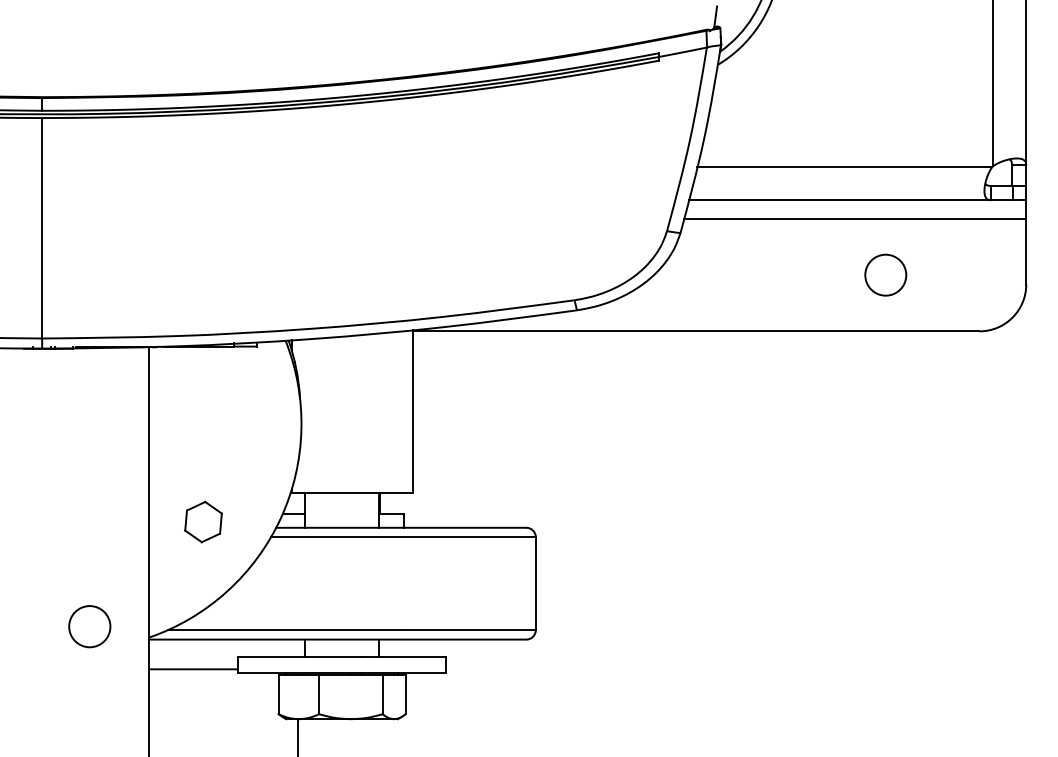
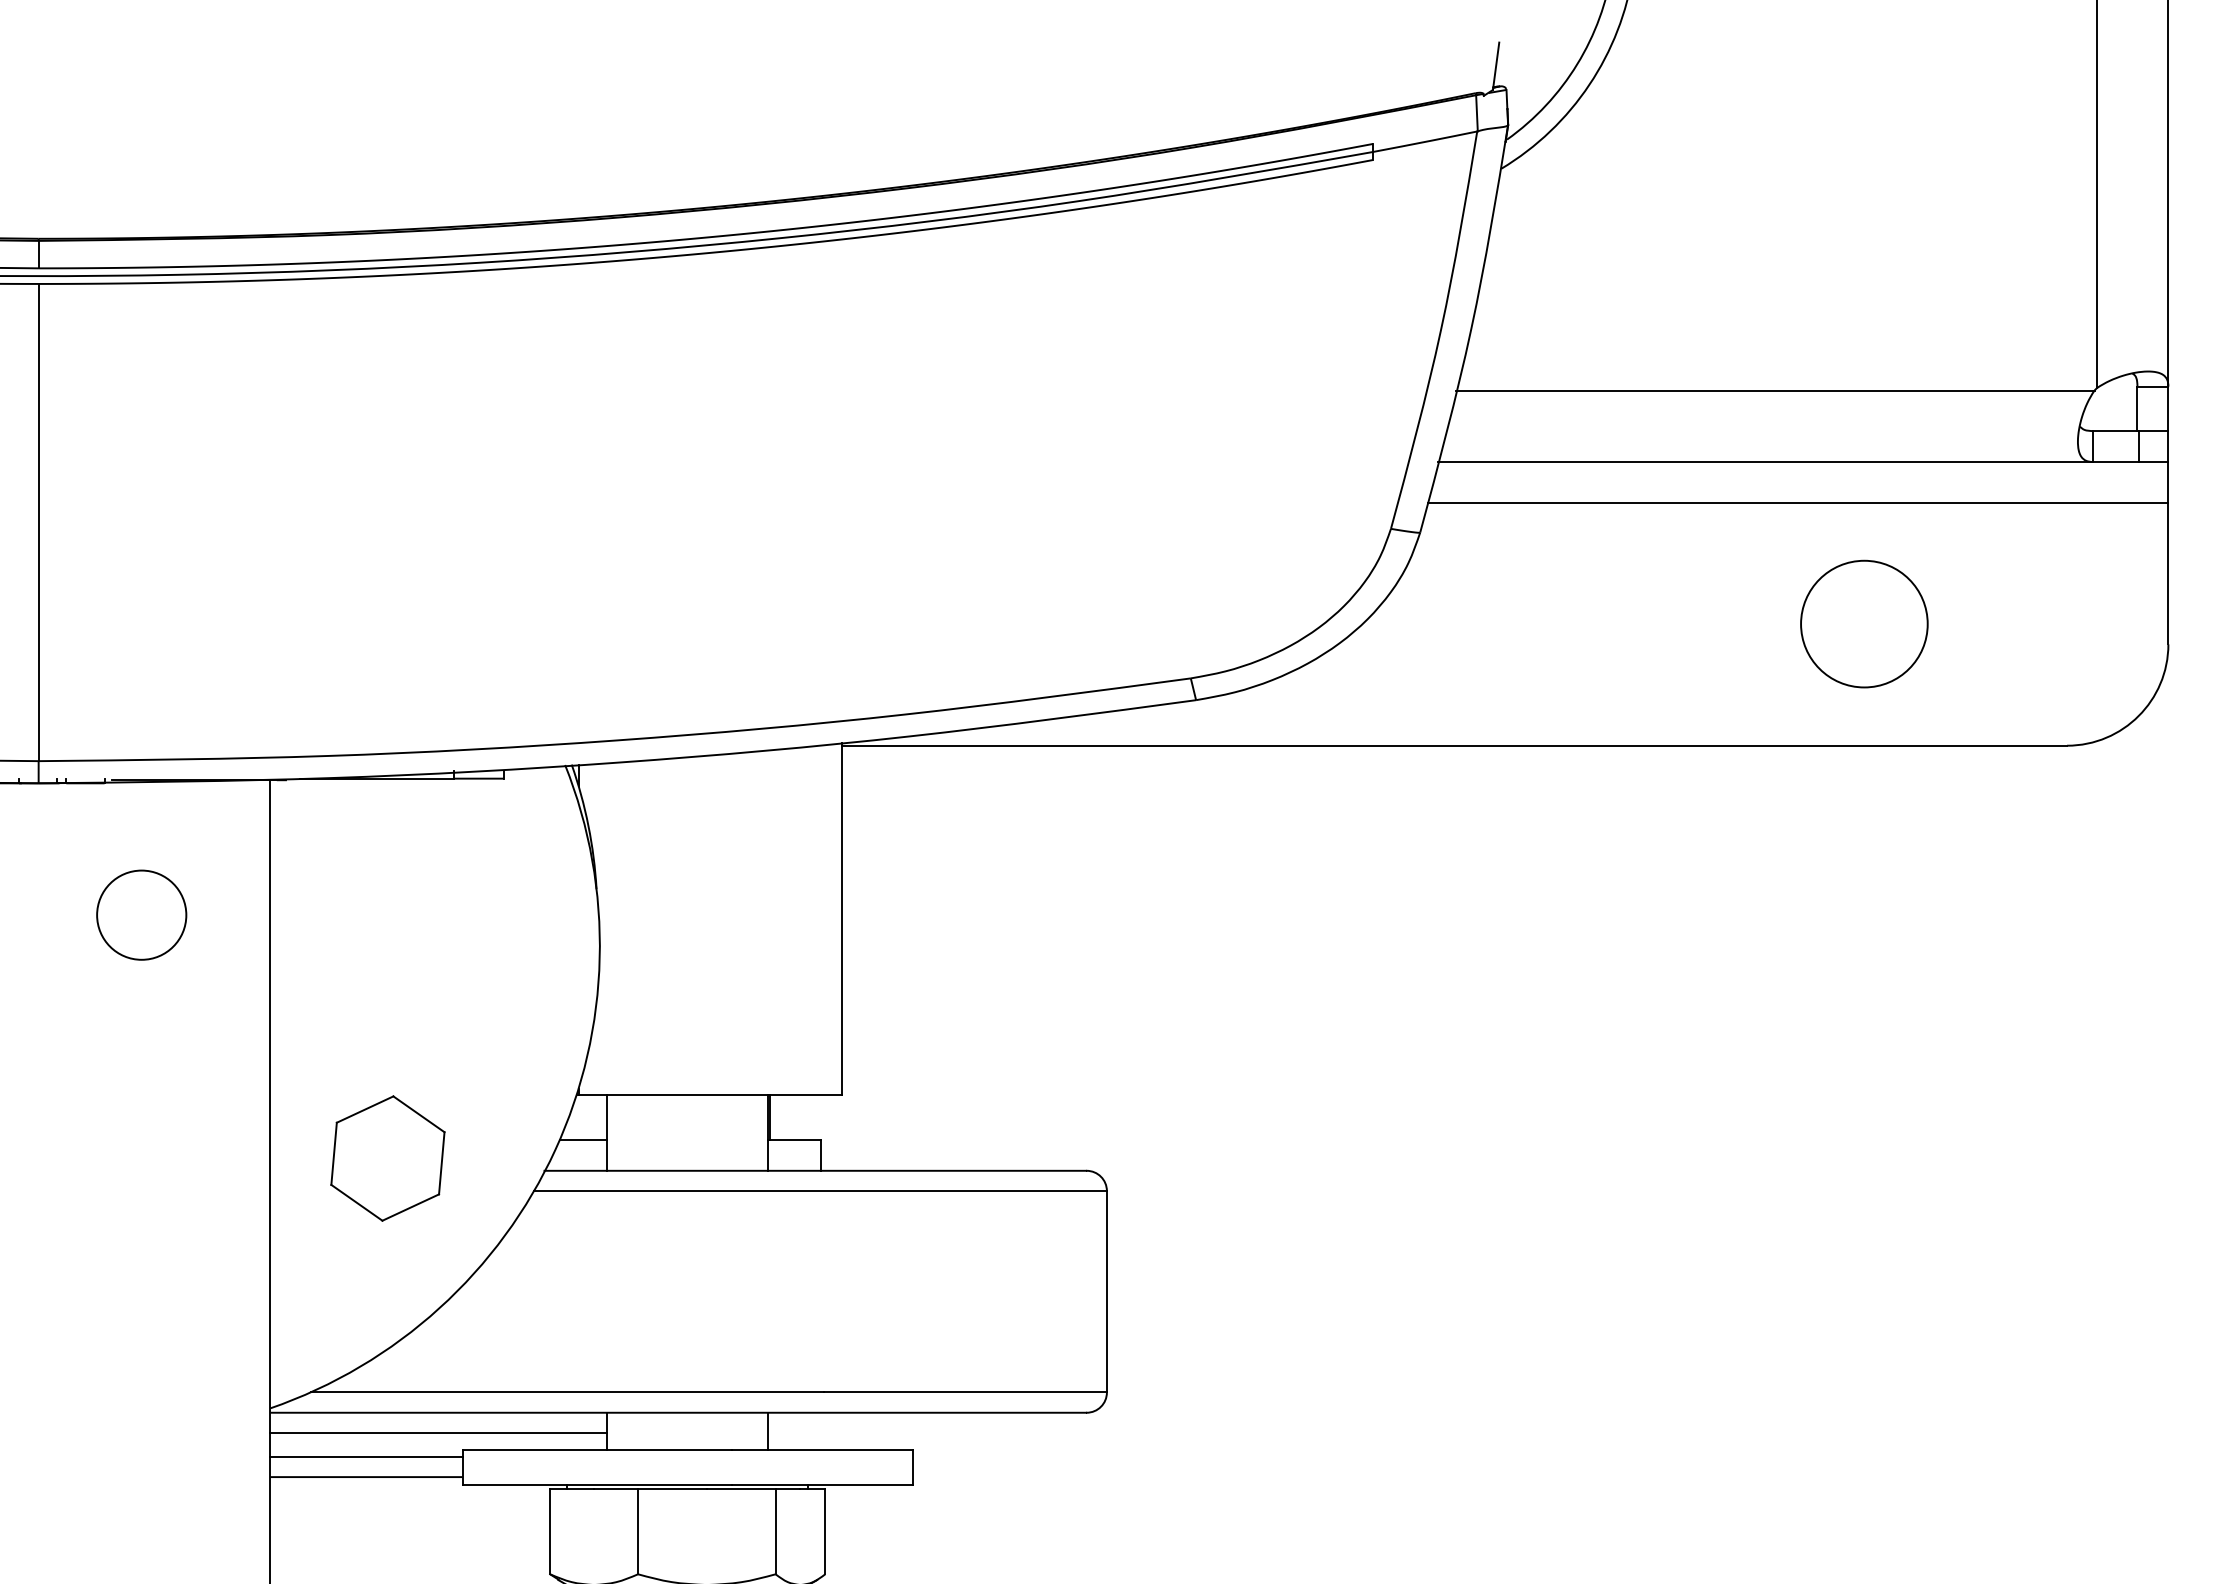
circle: (885, 274) -> (1863, 622), size x1.43
part: (203, 521) -> (387, 1157), size x1.43
circle: (89, 626) -> (141, 914), moved
line: (226, 648) -> (437, 1432), added
line: (193, 659) -> (366, 1455), added

